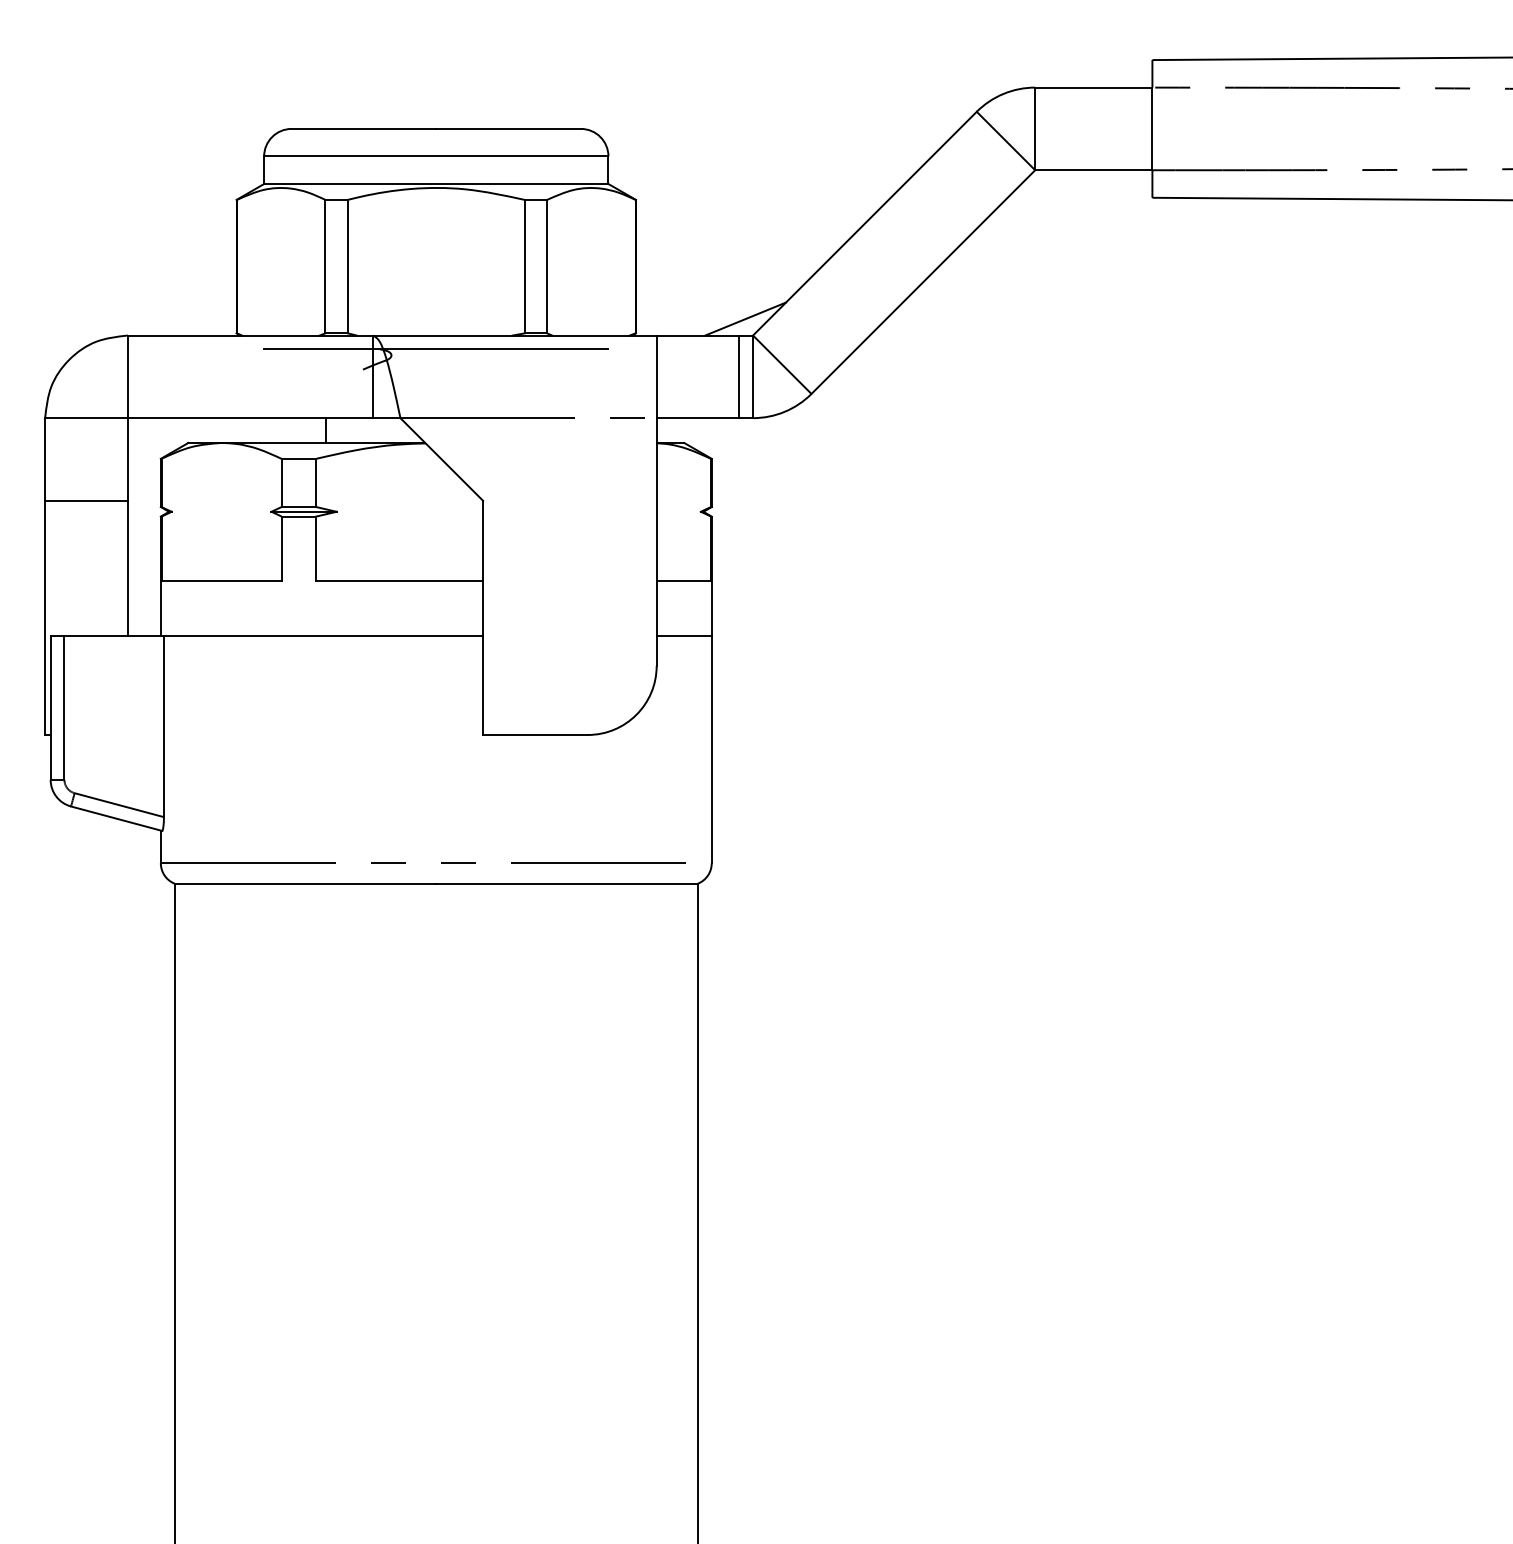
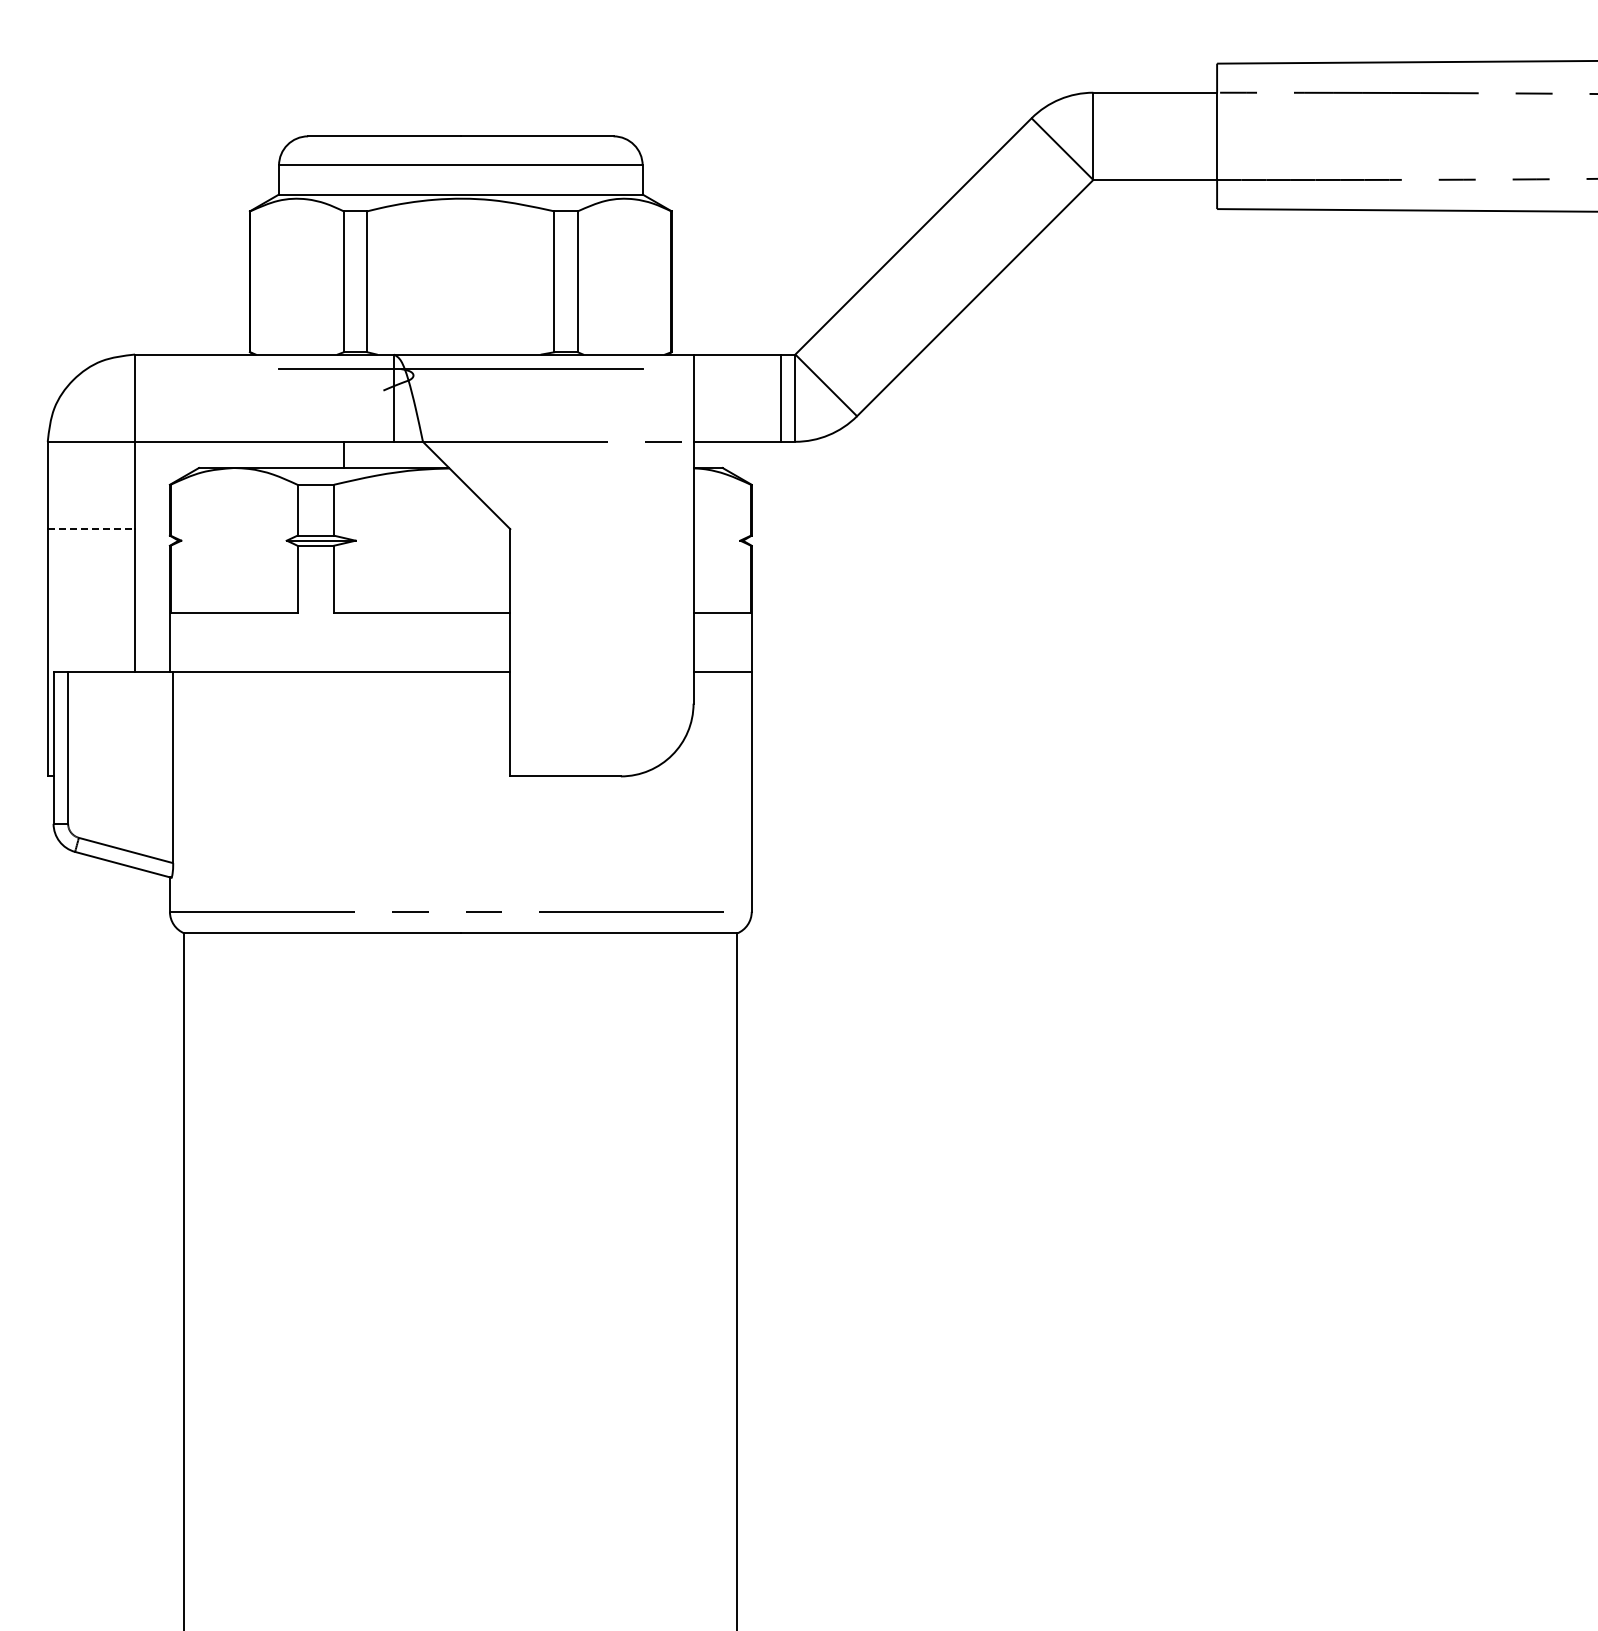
line: (745, 318) -> (787, 336), removed
line: (86, 501) -> (91, 529), solid -> dashed

